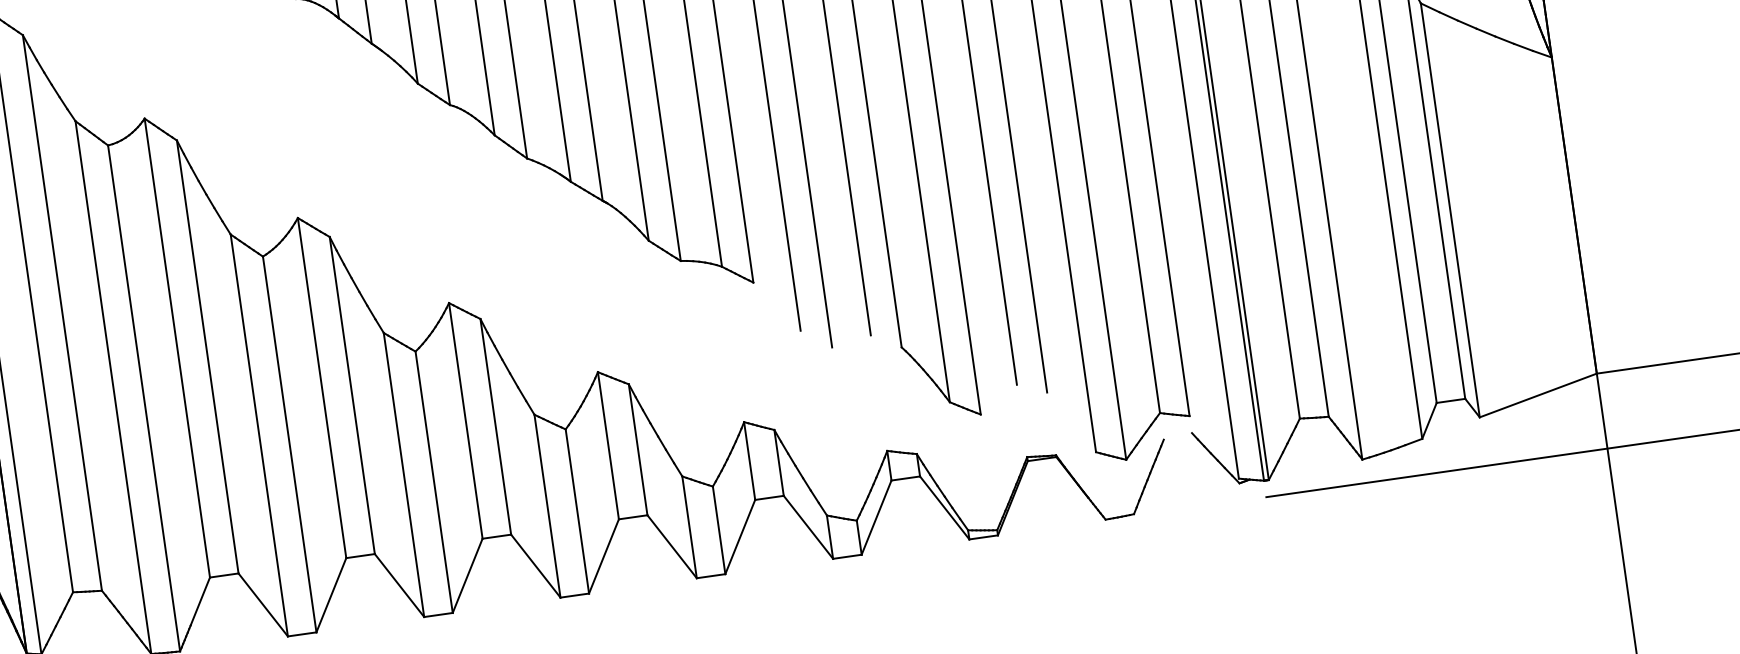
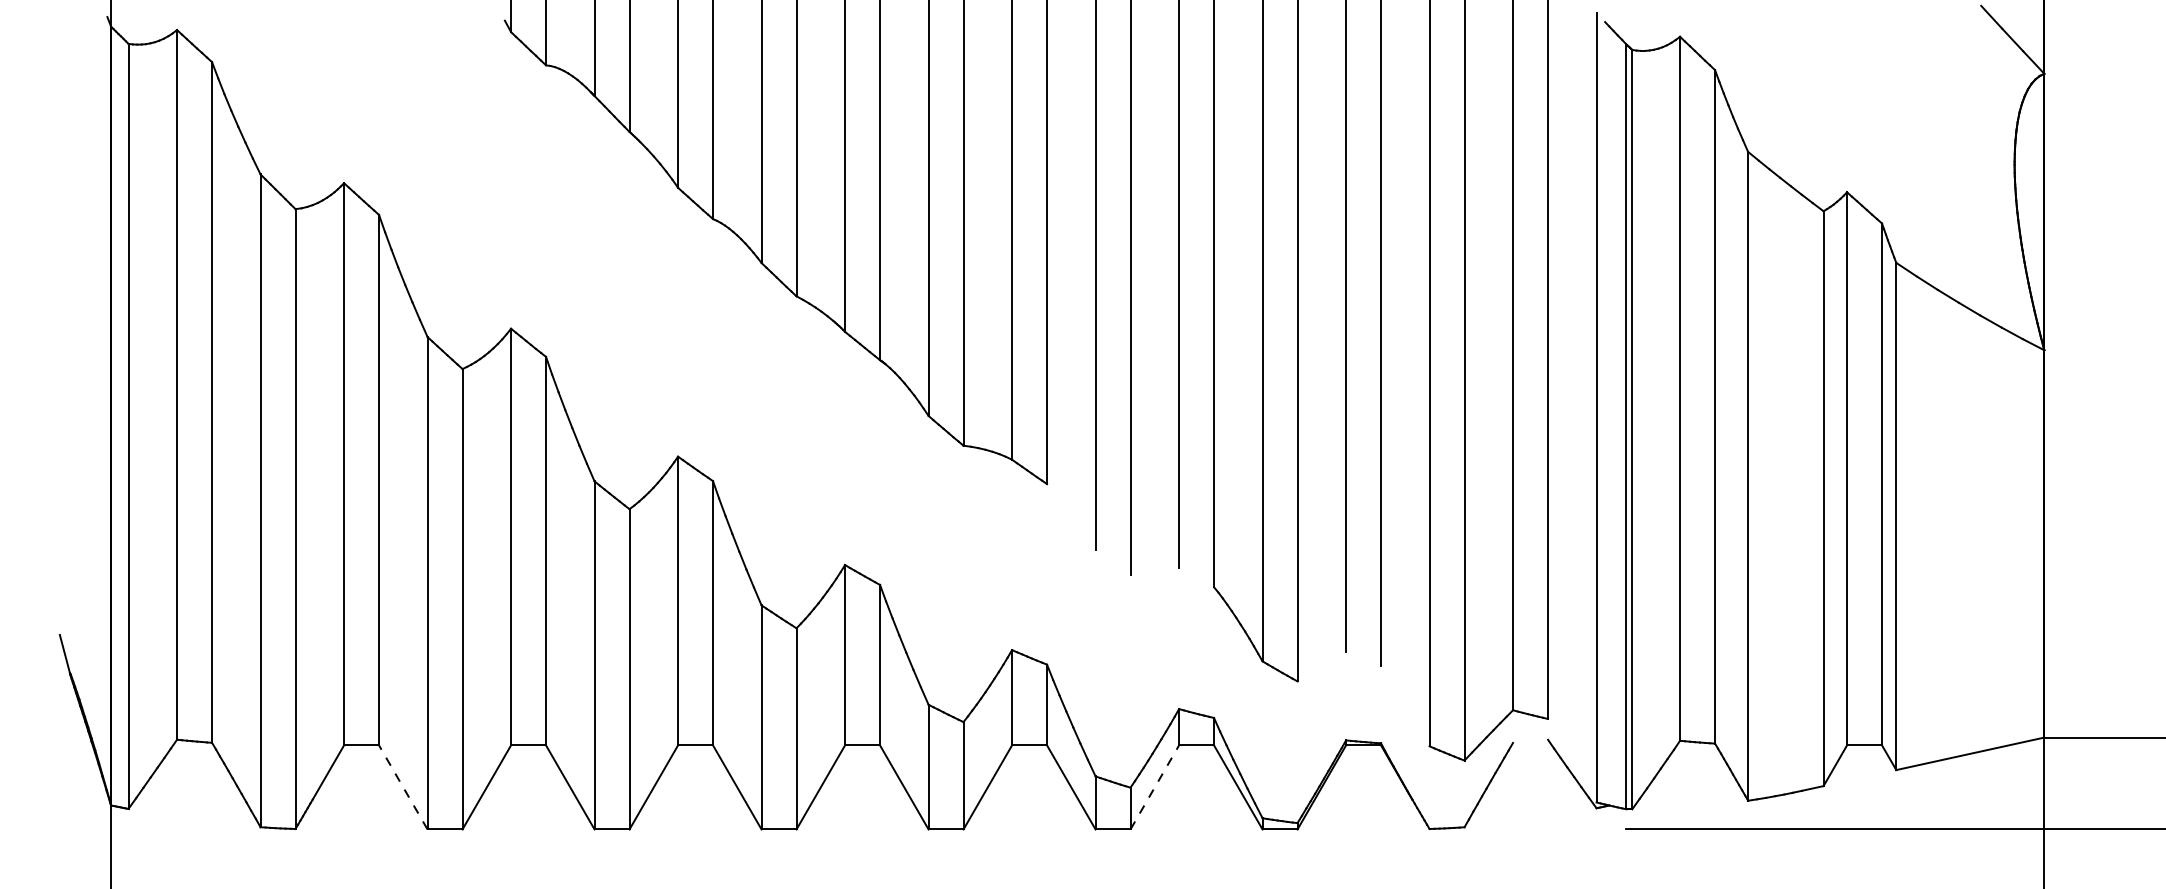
line: (876, 517) -> (1154, 787), solid -> dashed
line: (263, 604) -> (403, 787), solid -> dashed

